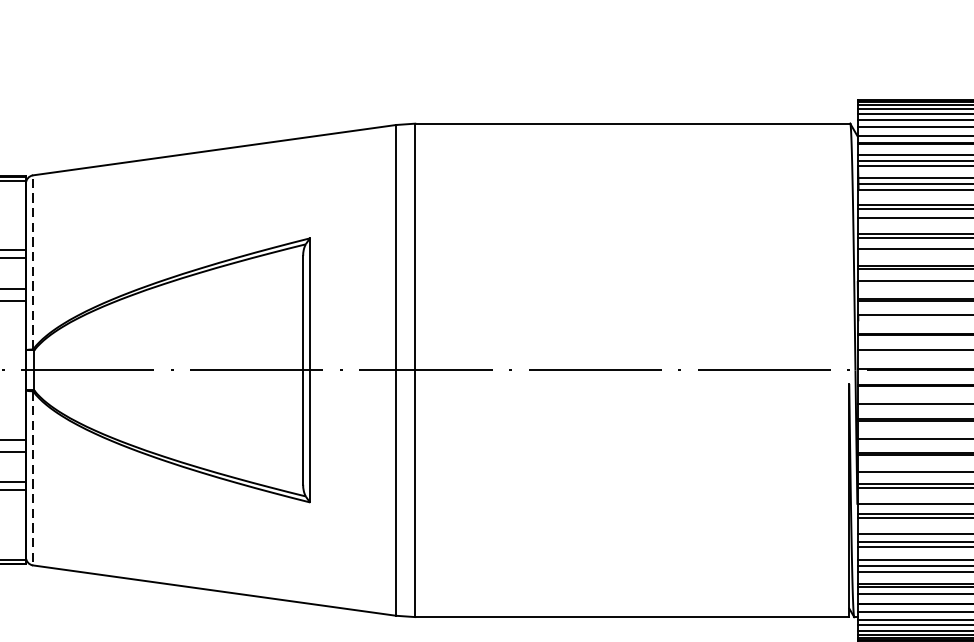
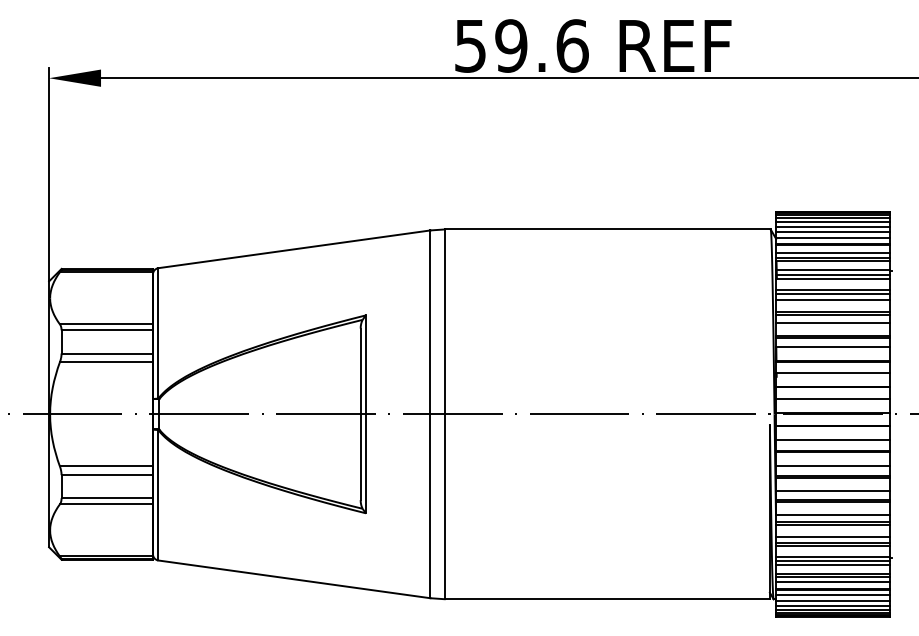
line: (33, 261) -> (158, 332), dashed -> solid
line: (33, 478) -> (158, 495), dashed -> solid

